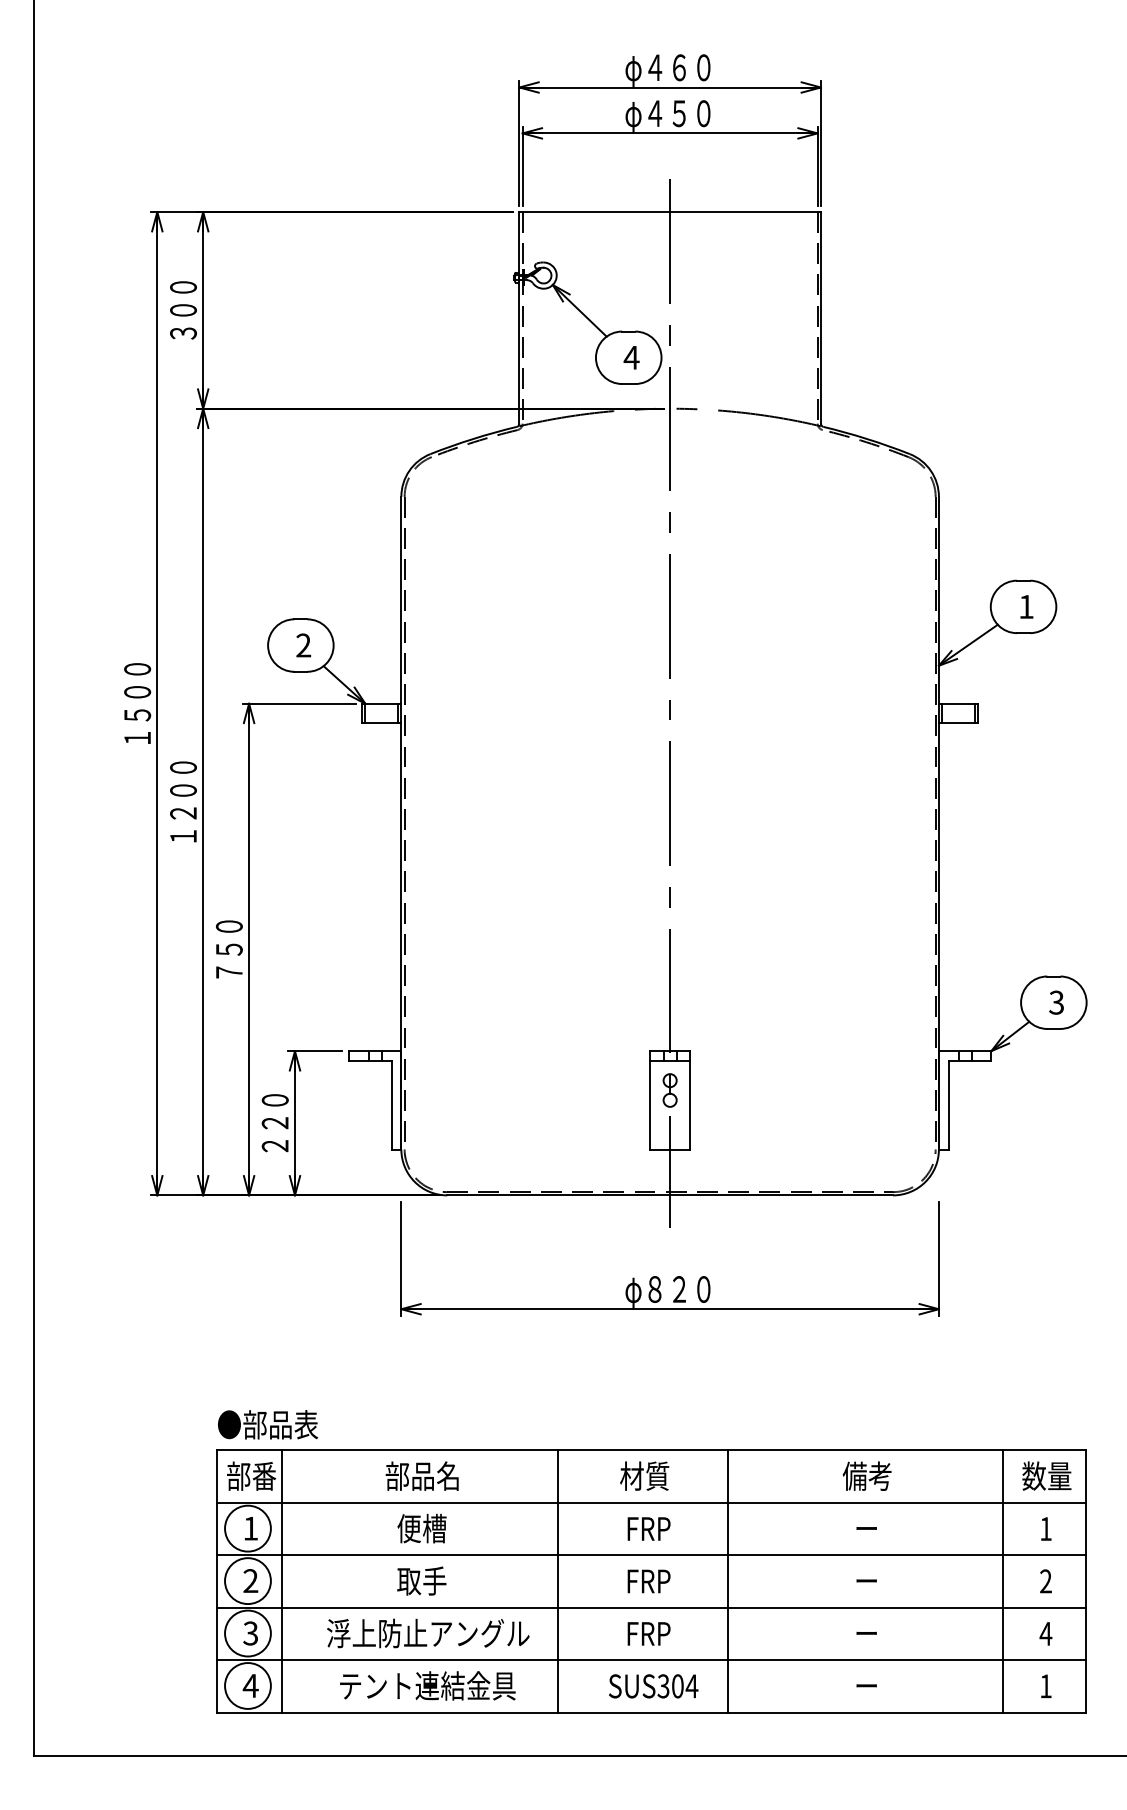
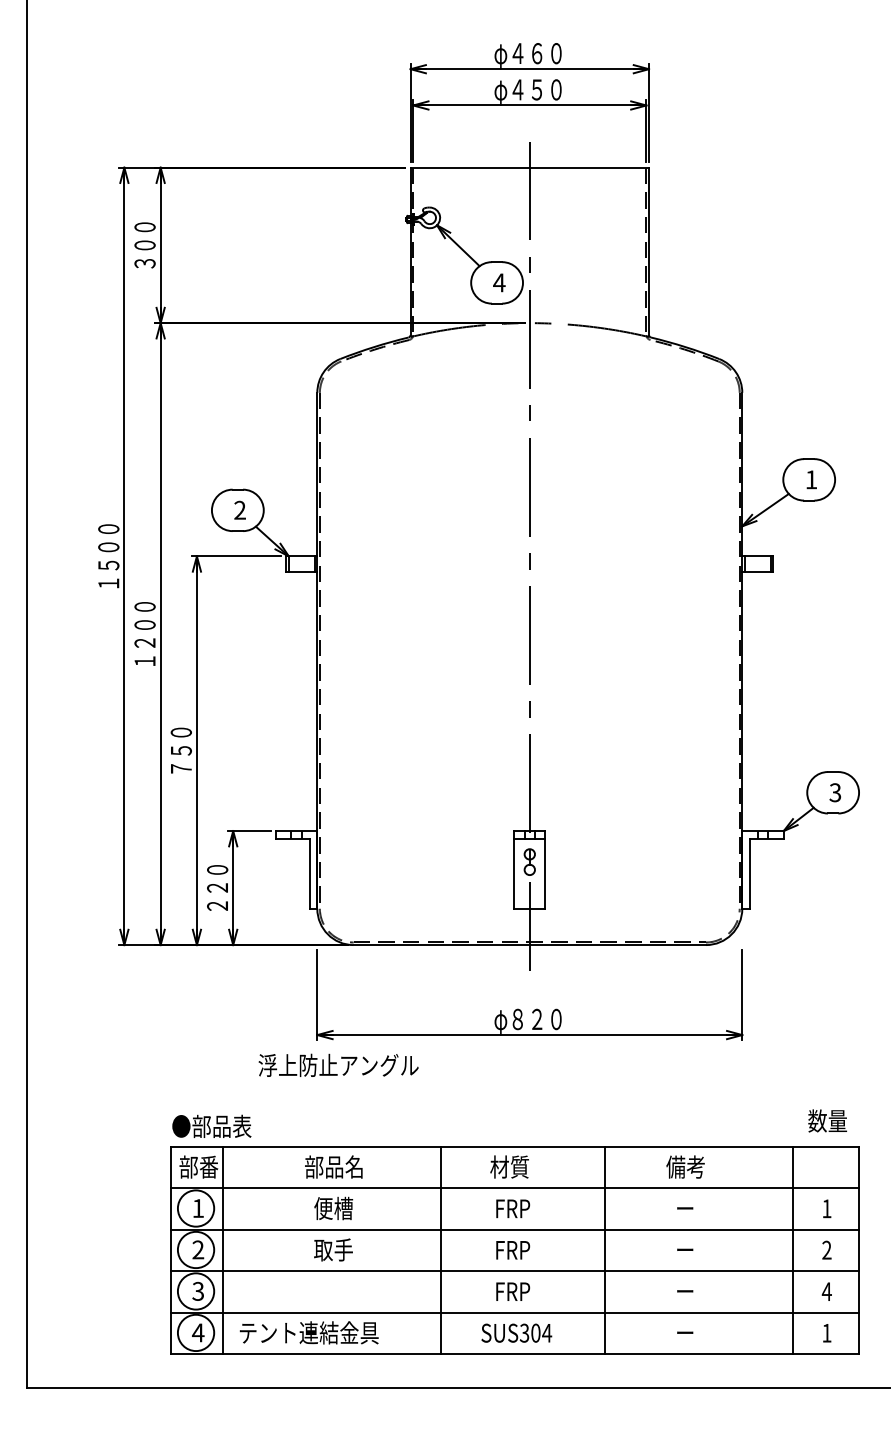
text: (1046, 1475) -> (827, 1120), moved
line: (727, 1580) -> (604, 1249), moved
text: (428, 1632) -> (338, 1064), moved
text: (426, 1685) -> (308, 1332), moved

